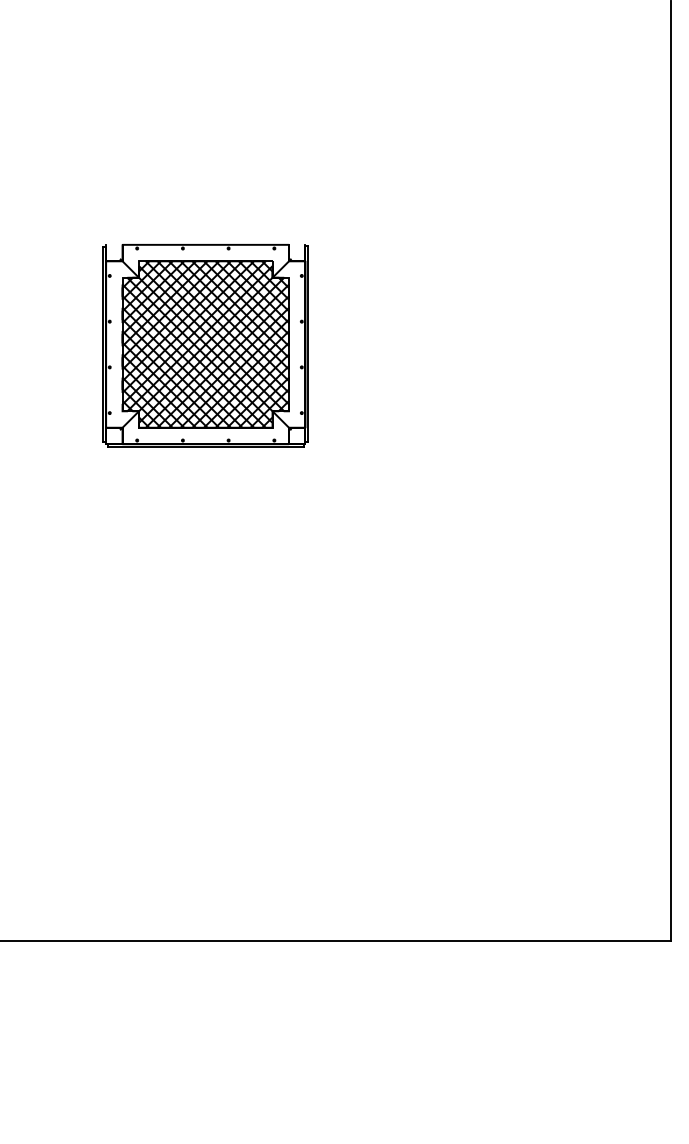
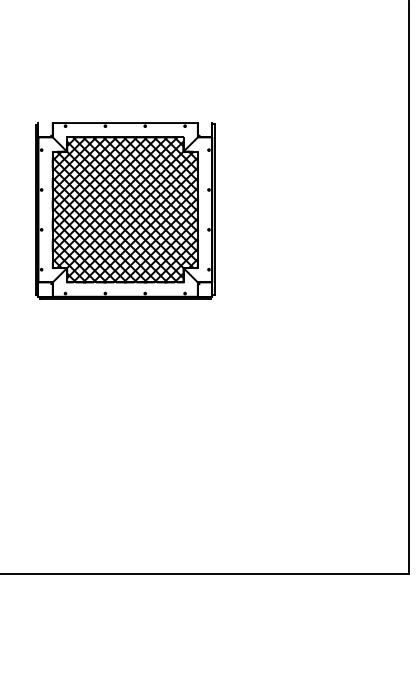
part: (205, 344) -> (125, 210), size x1.43

